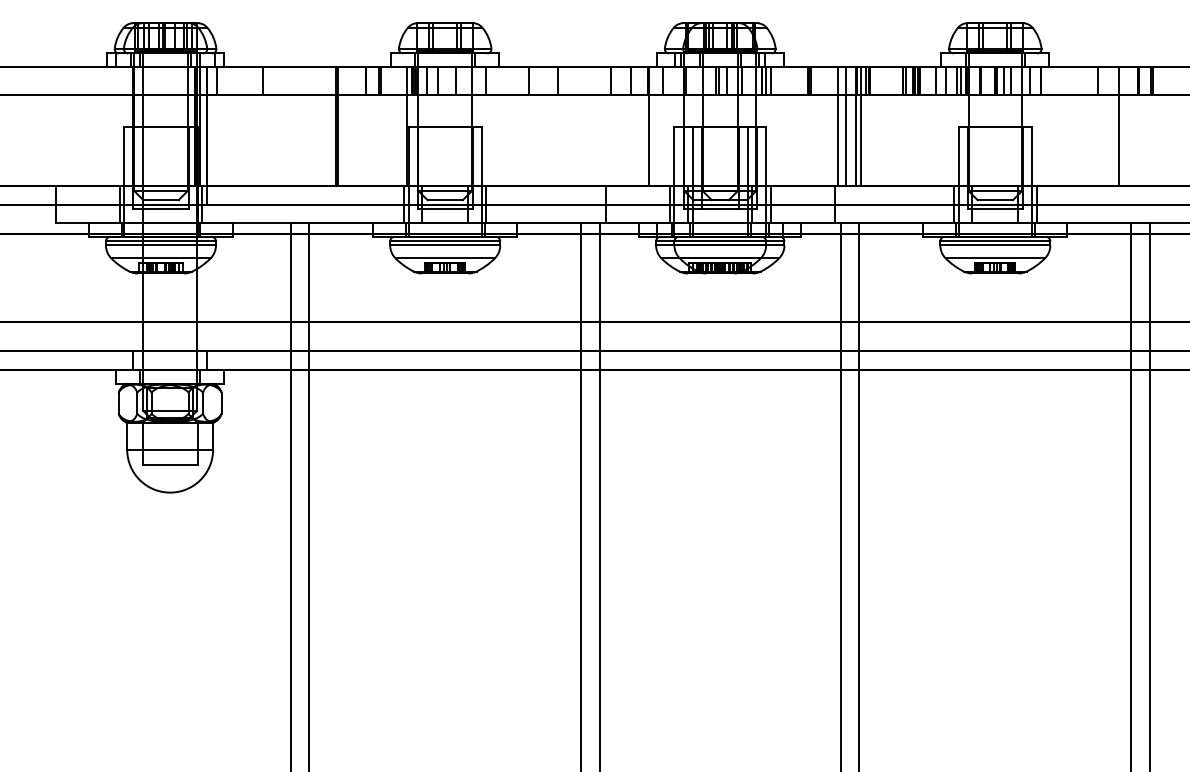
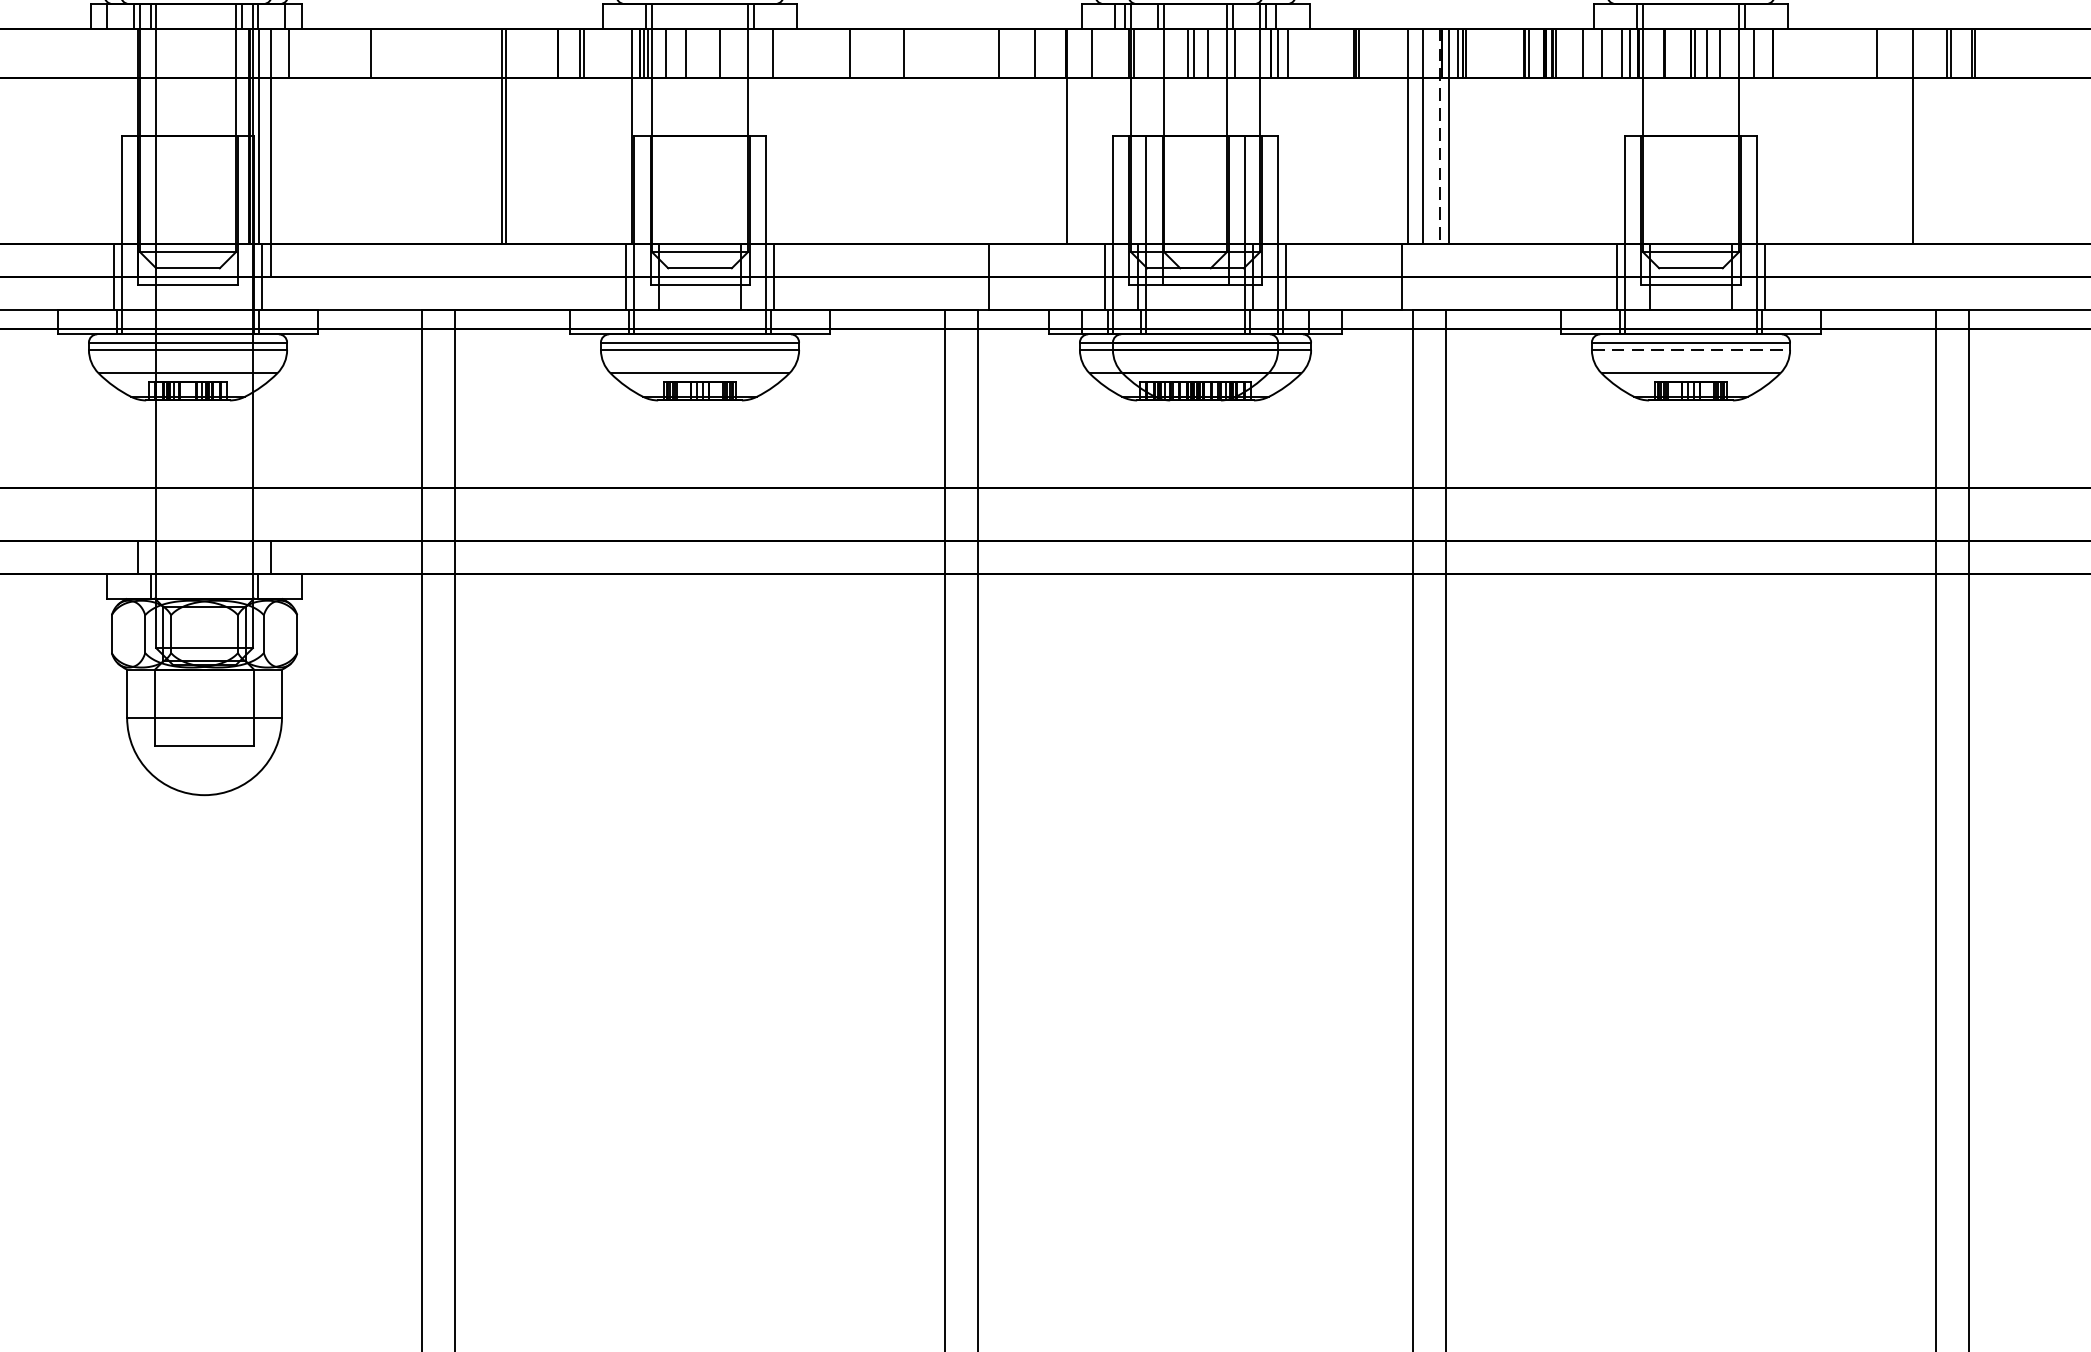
line: (855, 126) -> (1439, 135), solid -> dashed
line: (995, 245) -> (1691, 350), solid -> dashed

